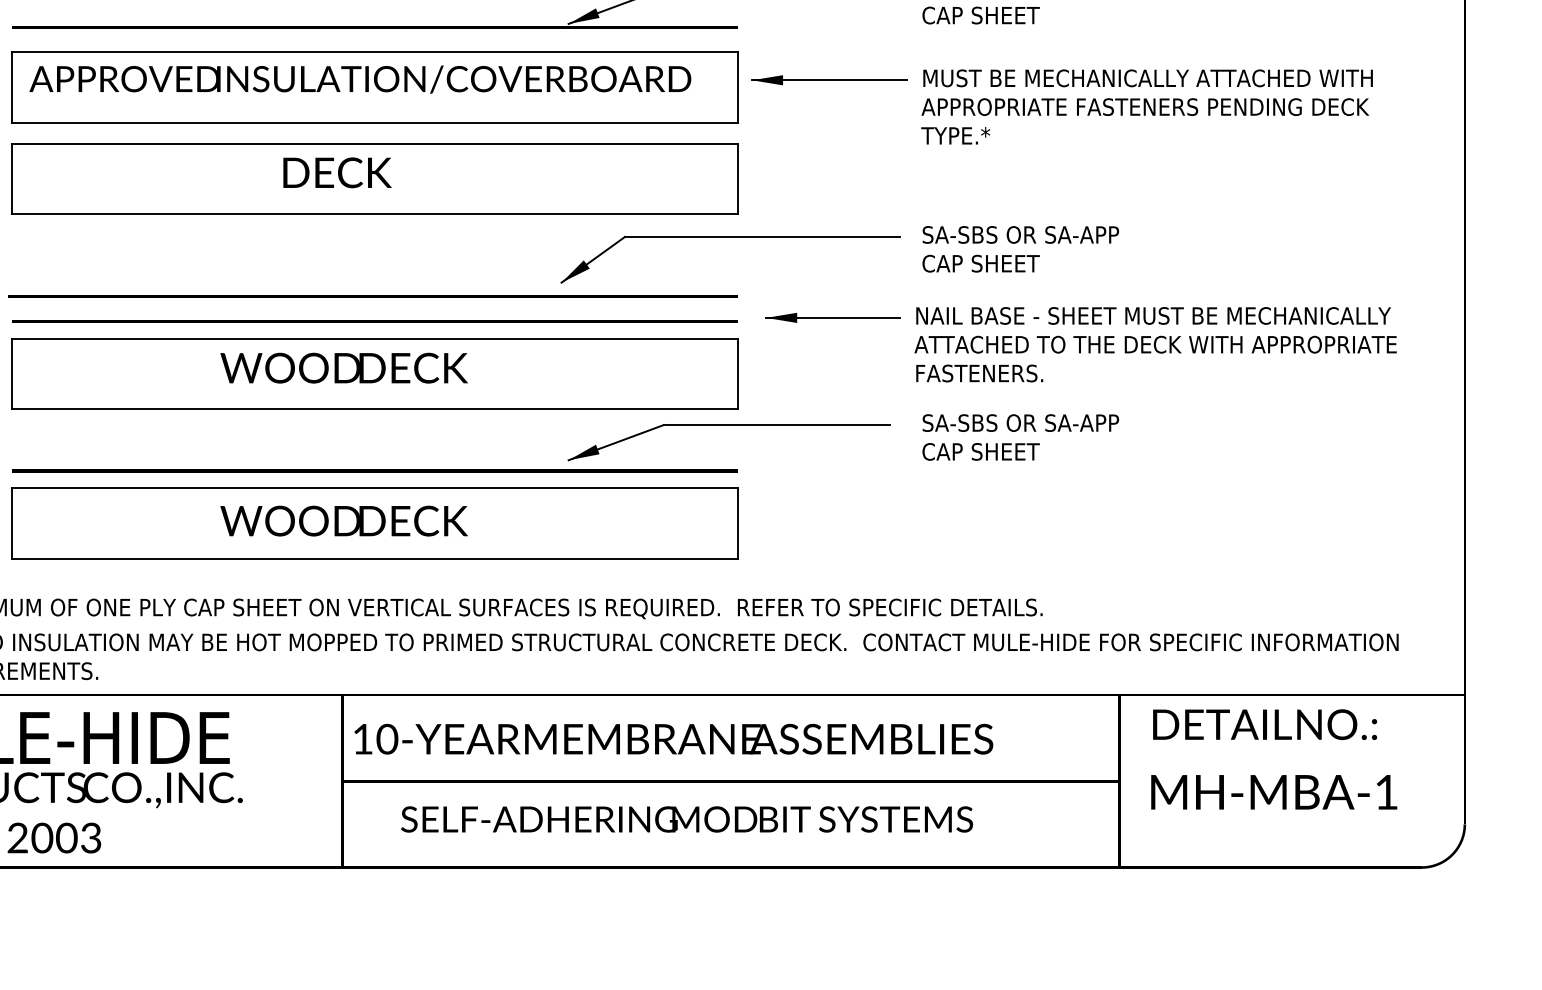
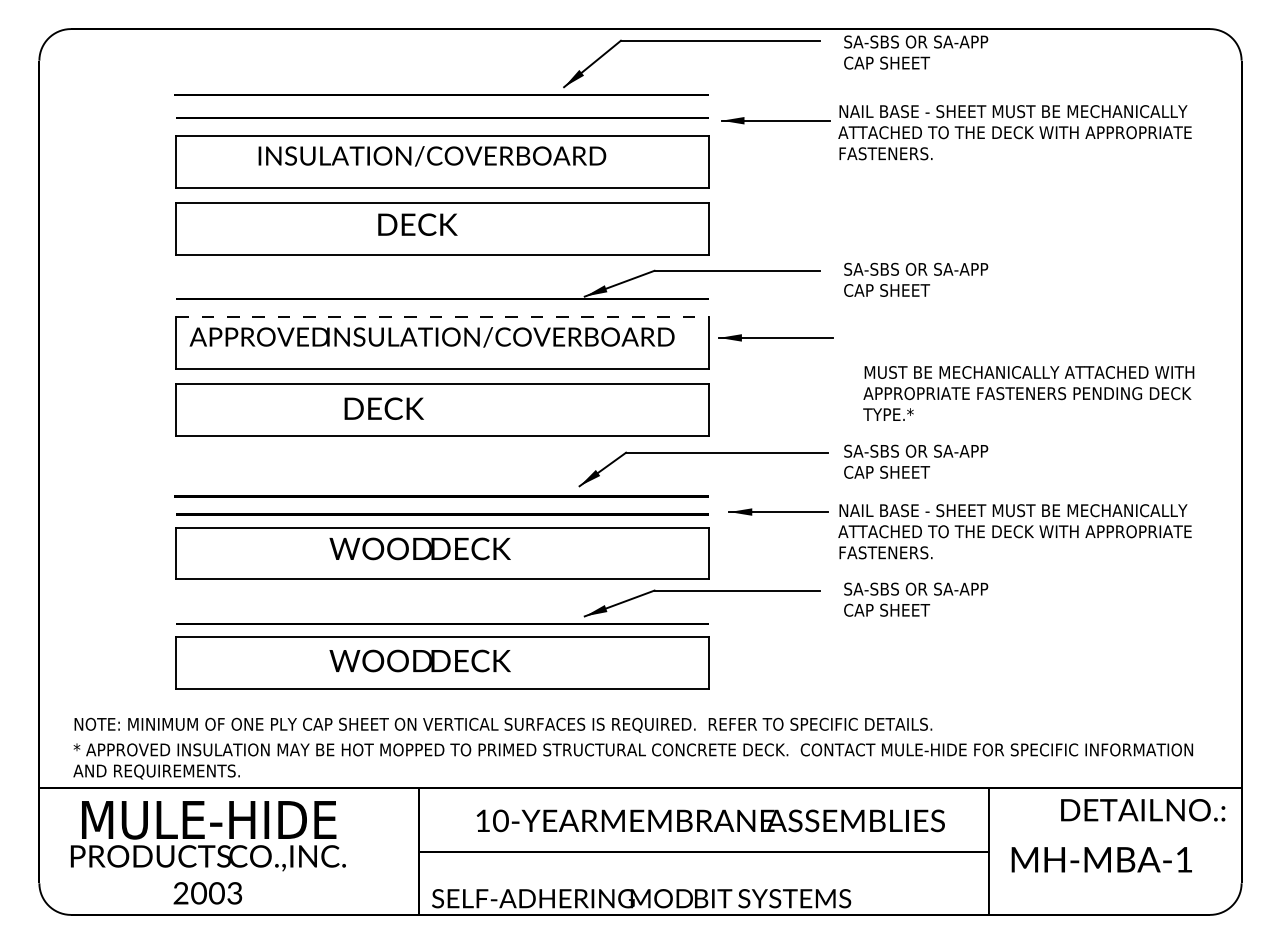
line: (375, 52) -> (443, 317), solid -> dashed
text: (1146, 106) -> (1028, 393), moved
text: (336, 172) -> (383, 408), moved
text: (1265, 725) -> (1143, 810), moved
text: (673, 738) -> (710, 820), moved
text: (686, 819) -> (641, 898), moved

